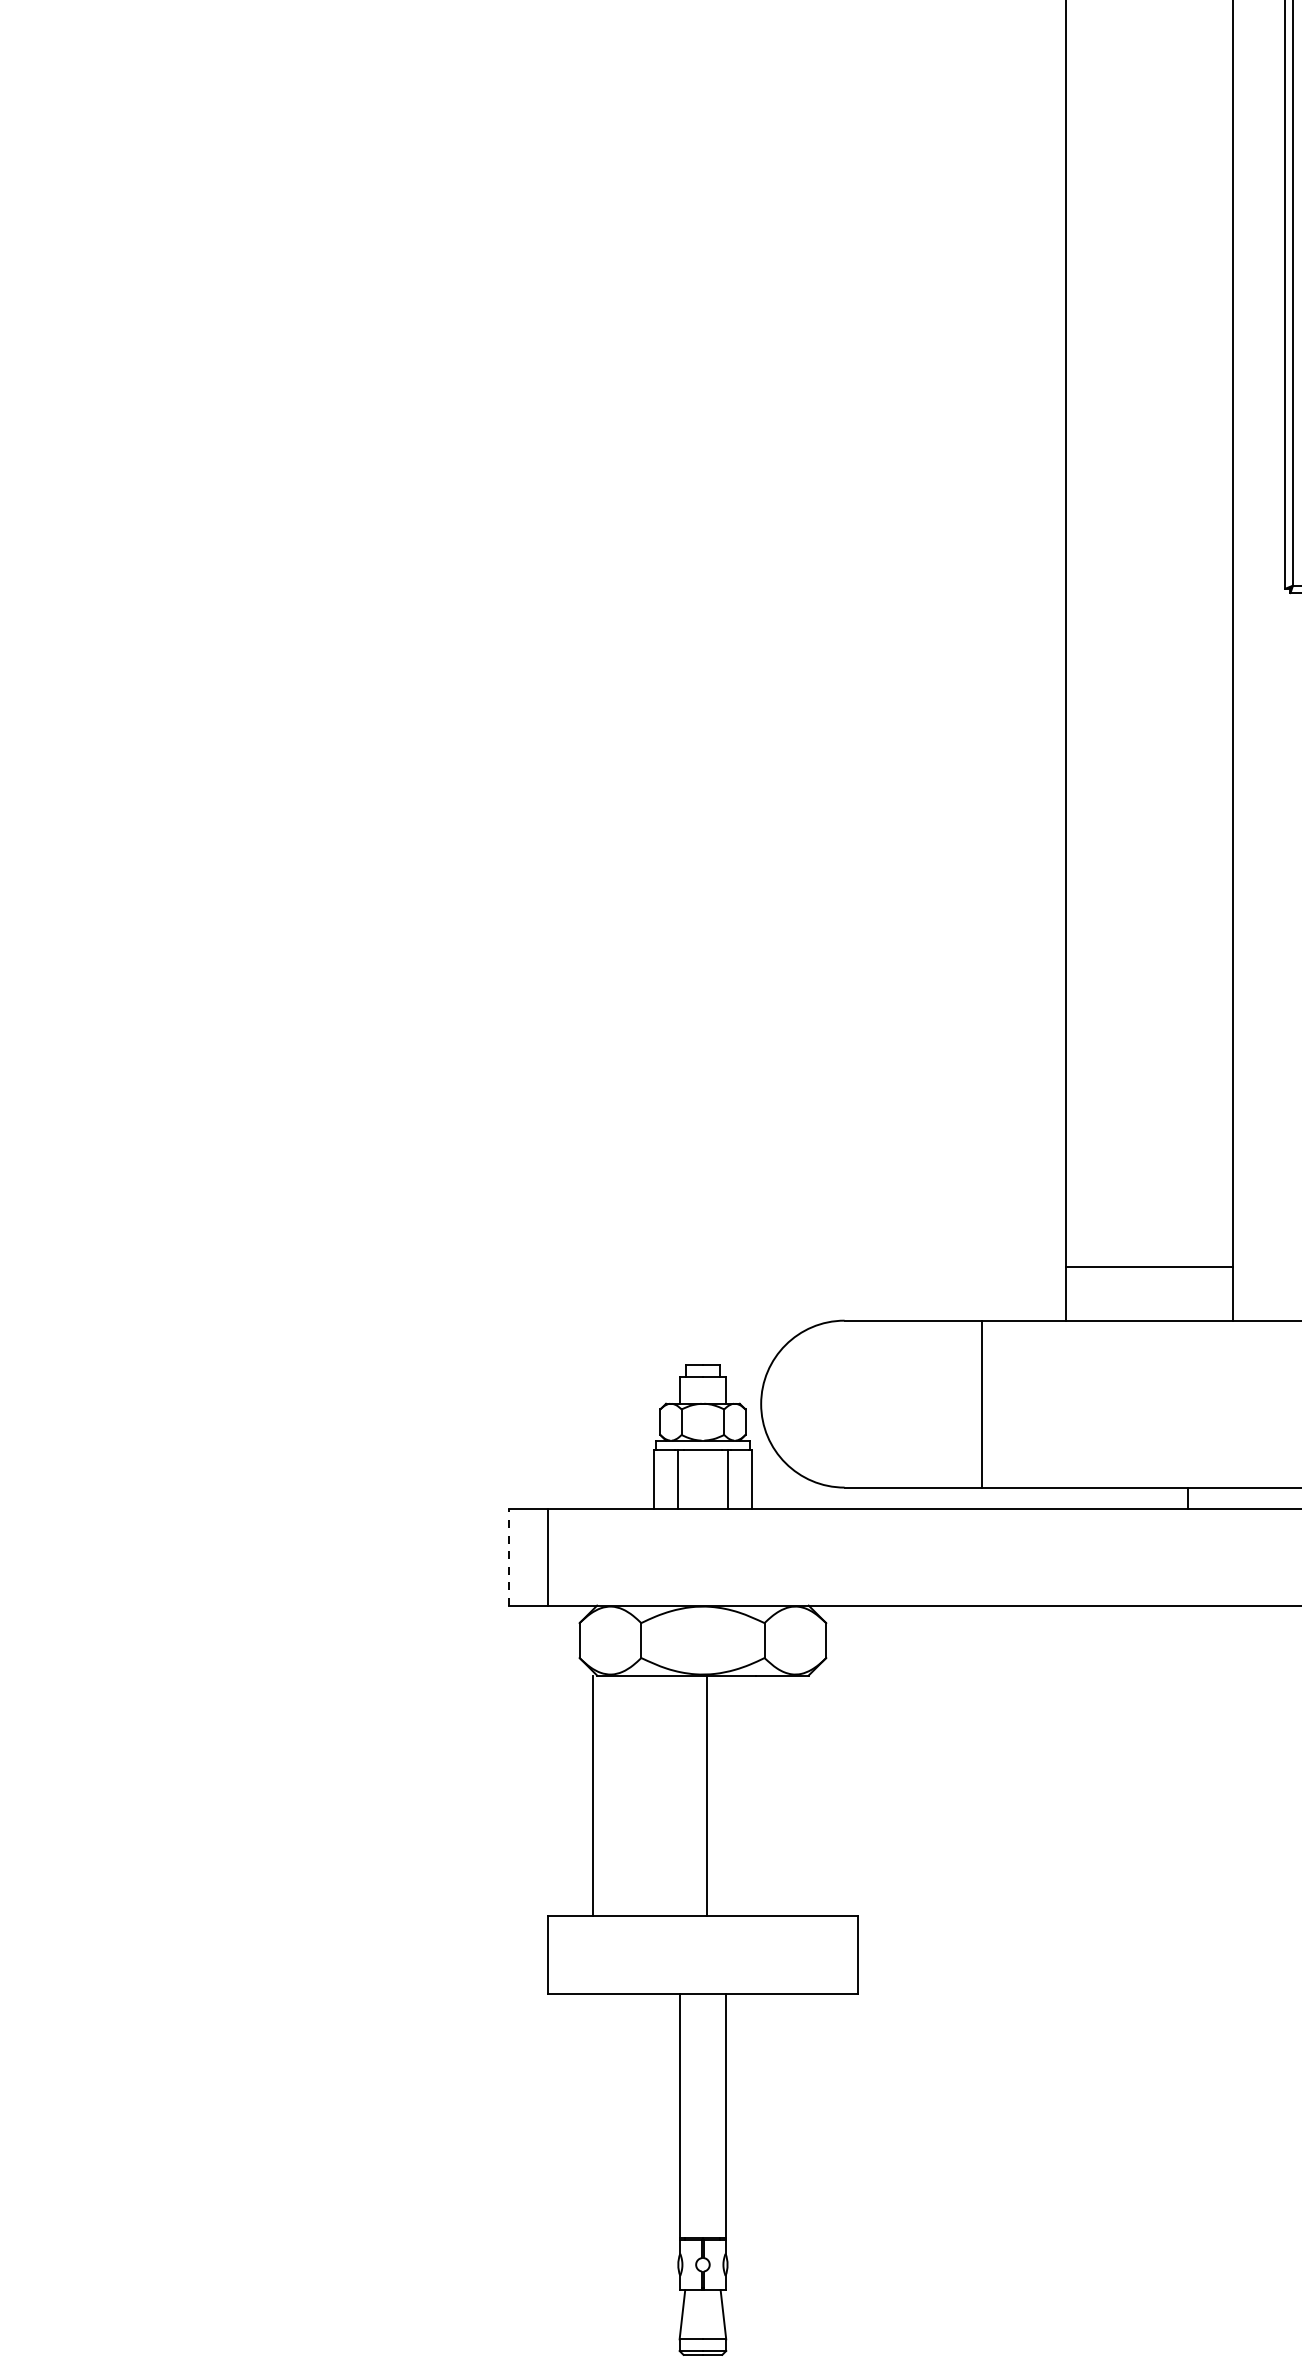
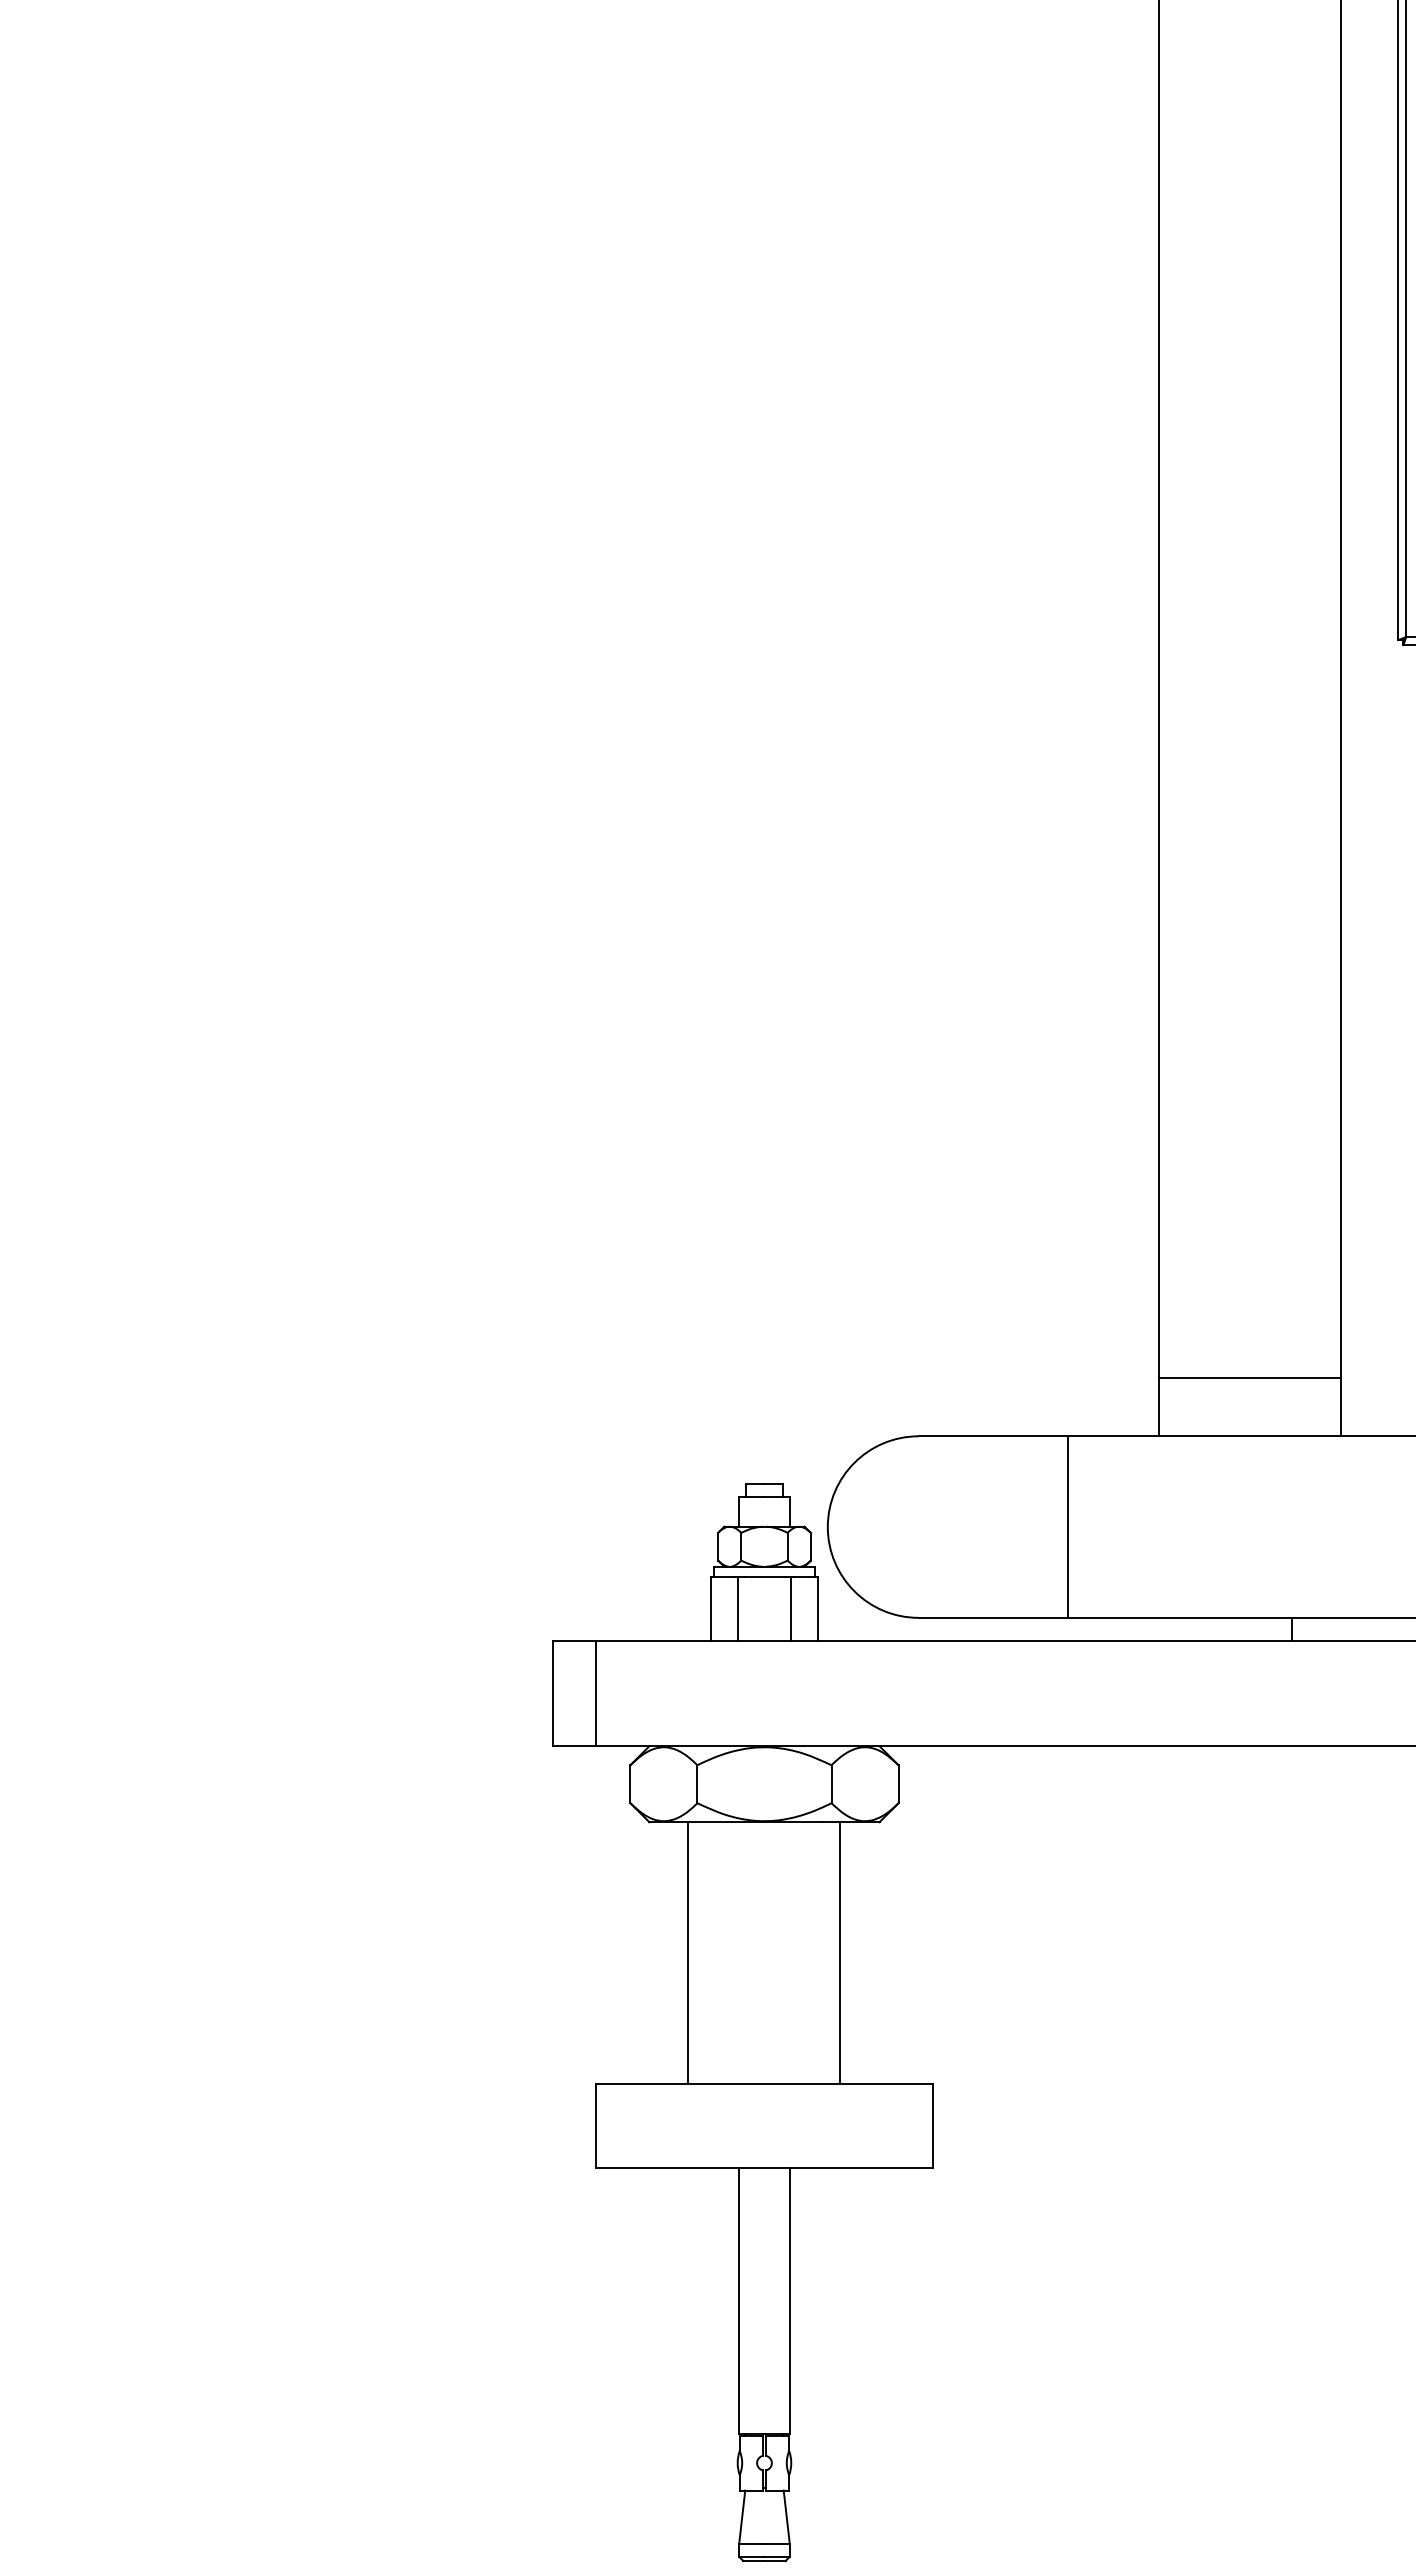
line: (508, 1557) -> (553, 1693), dashed -> solid
line: (592, 1795) -> (688, 1952), moved
line: (706, 1795) -> (840, 1952), moved

